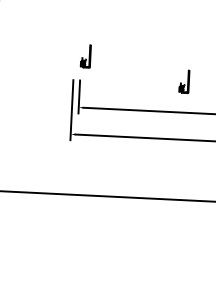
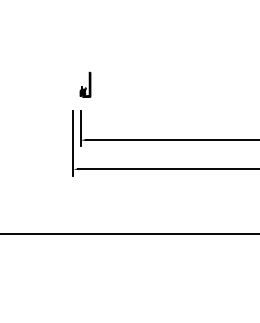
part: (184, 81) -> (192, 106), removed

